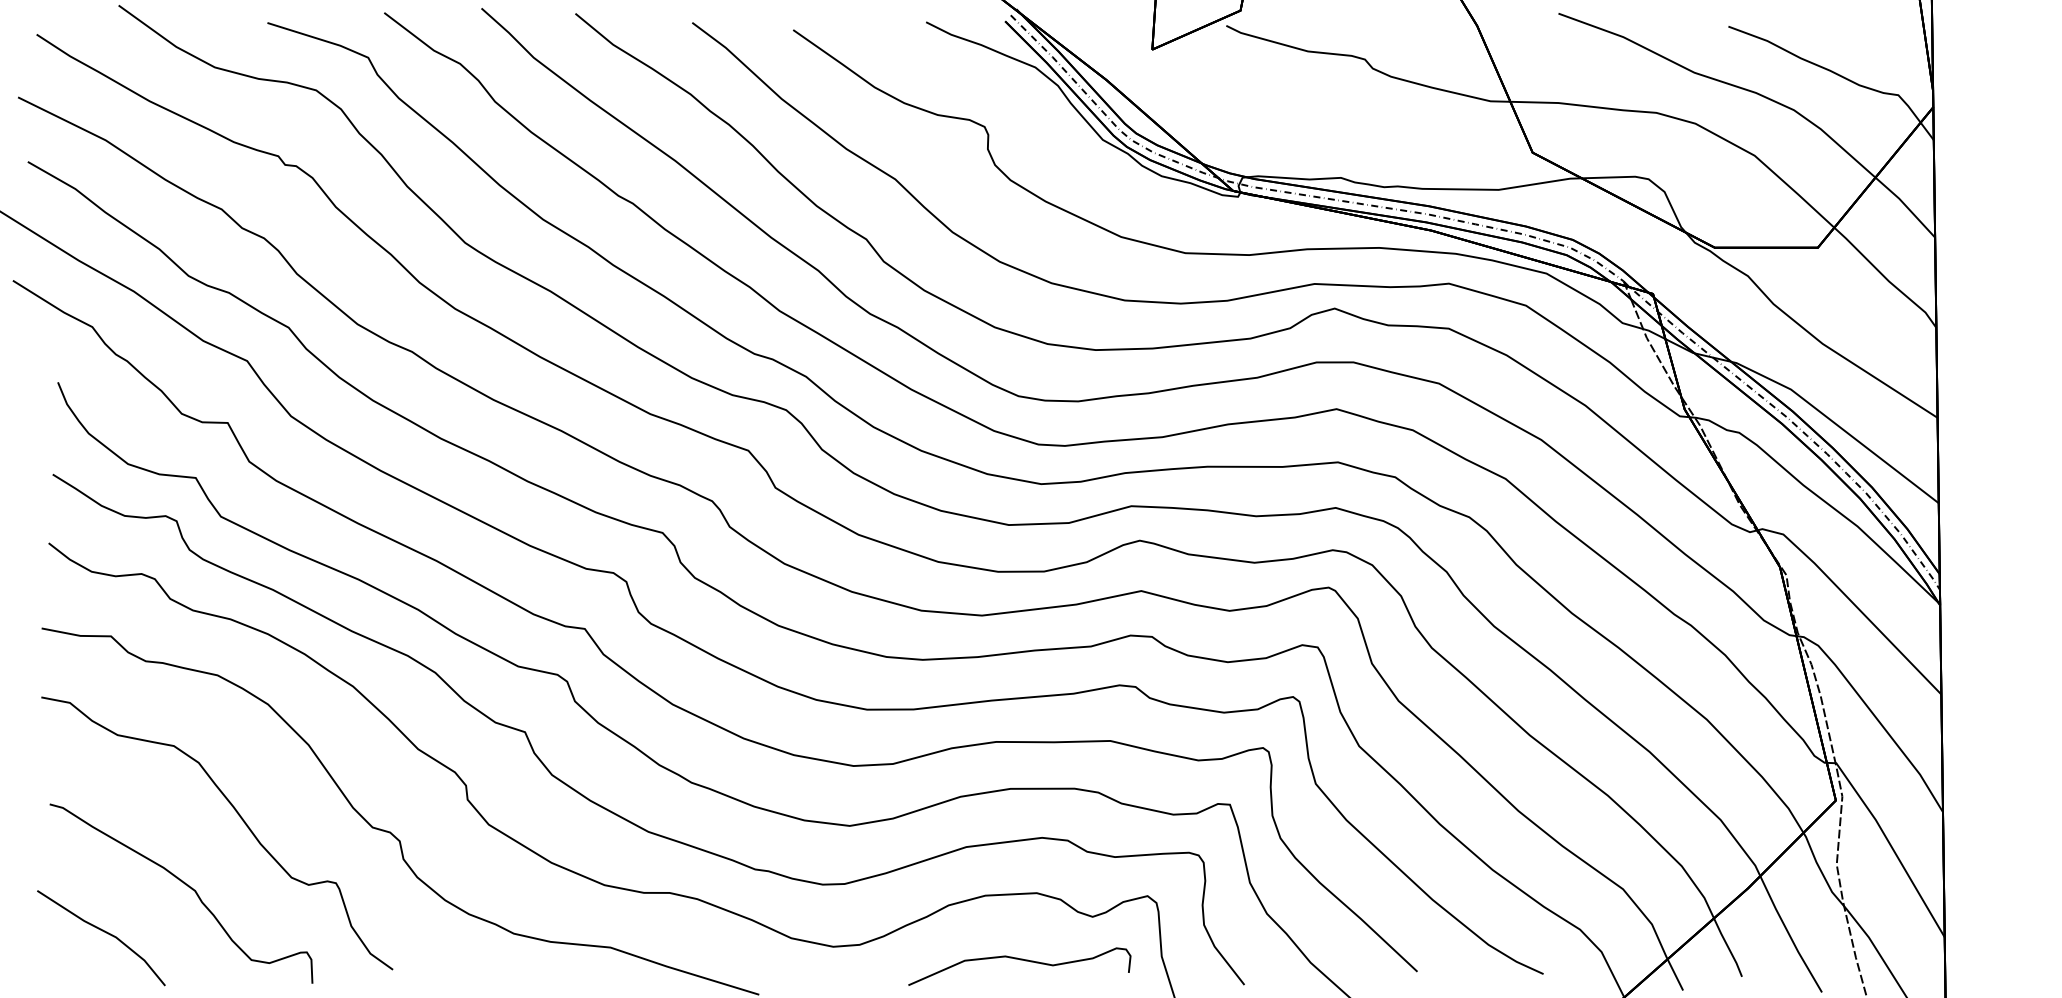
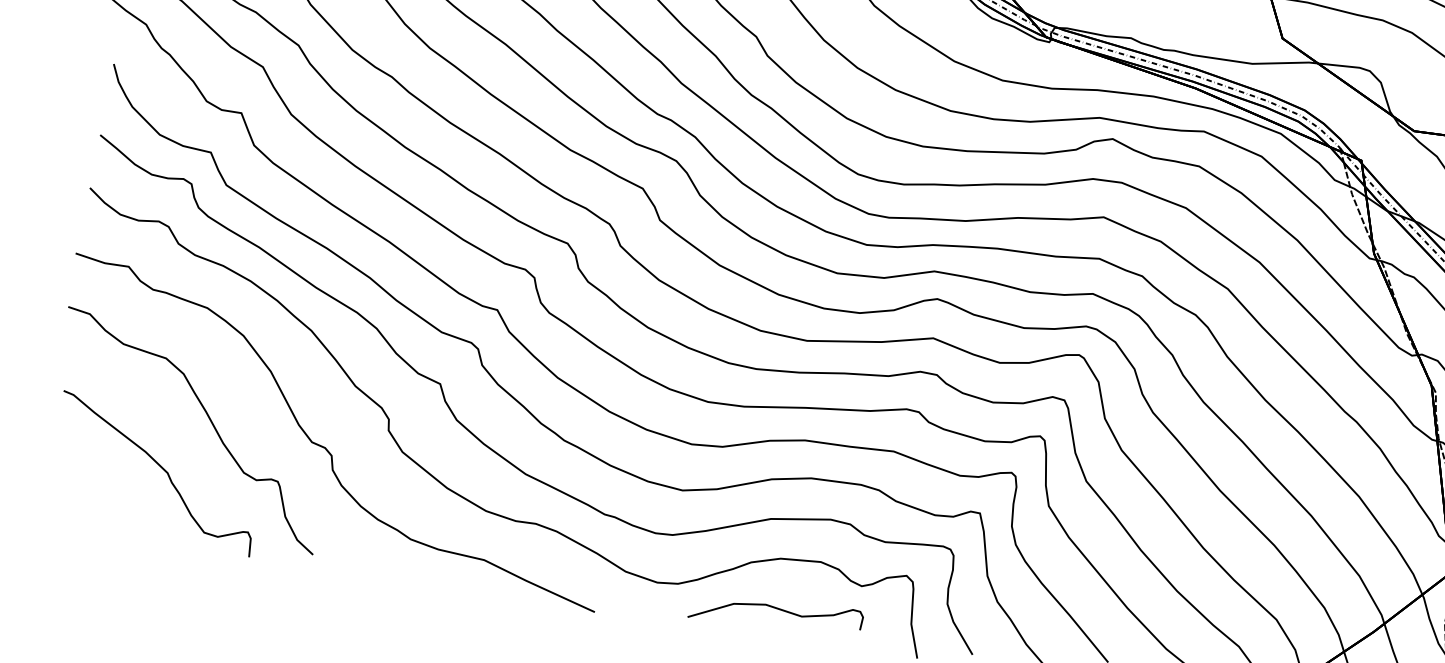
line: (104, 932) -> (92, 496), removed
curve: (1020, 960) -> (777, 609), moved

